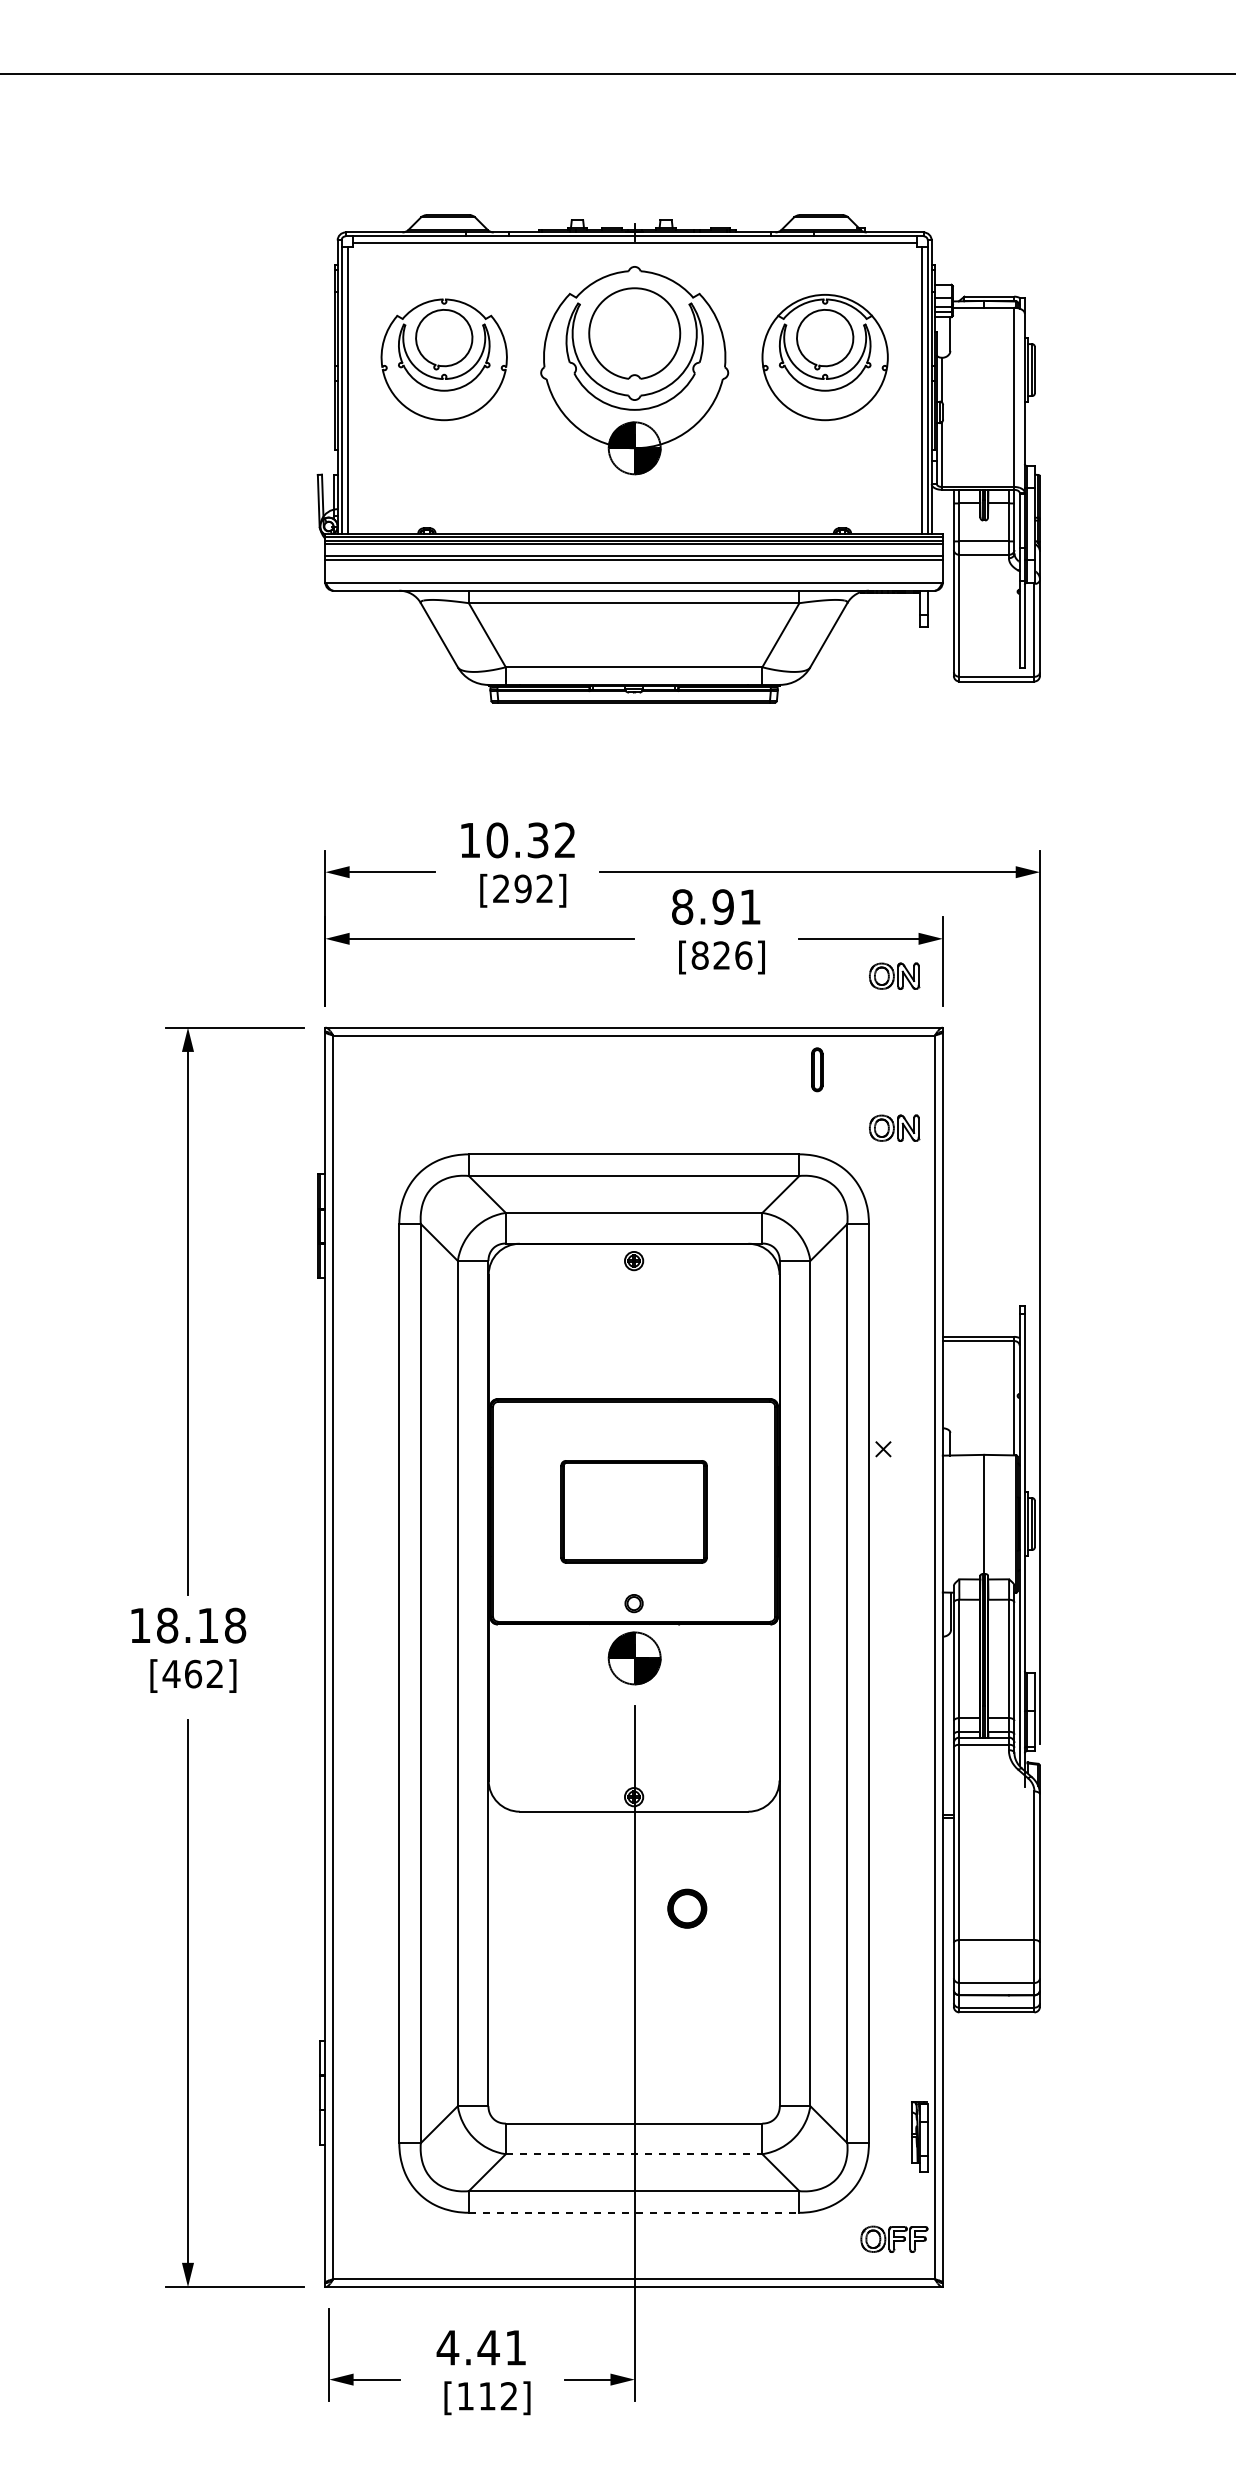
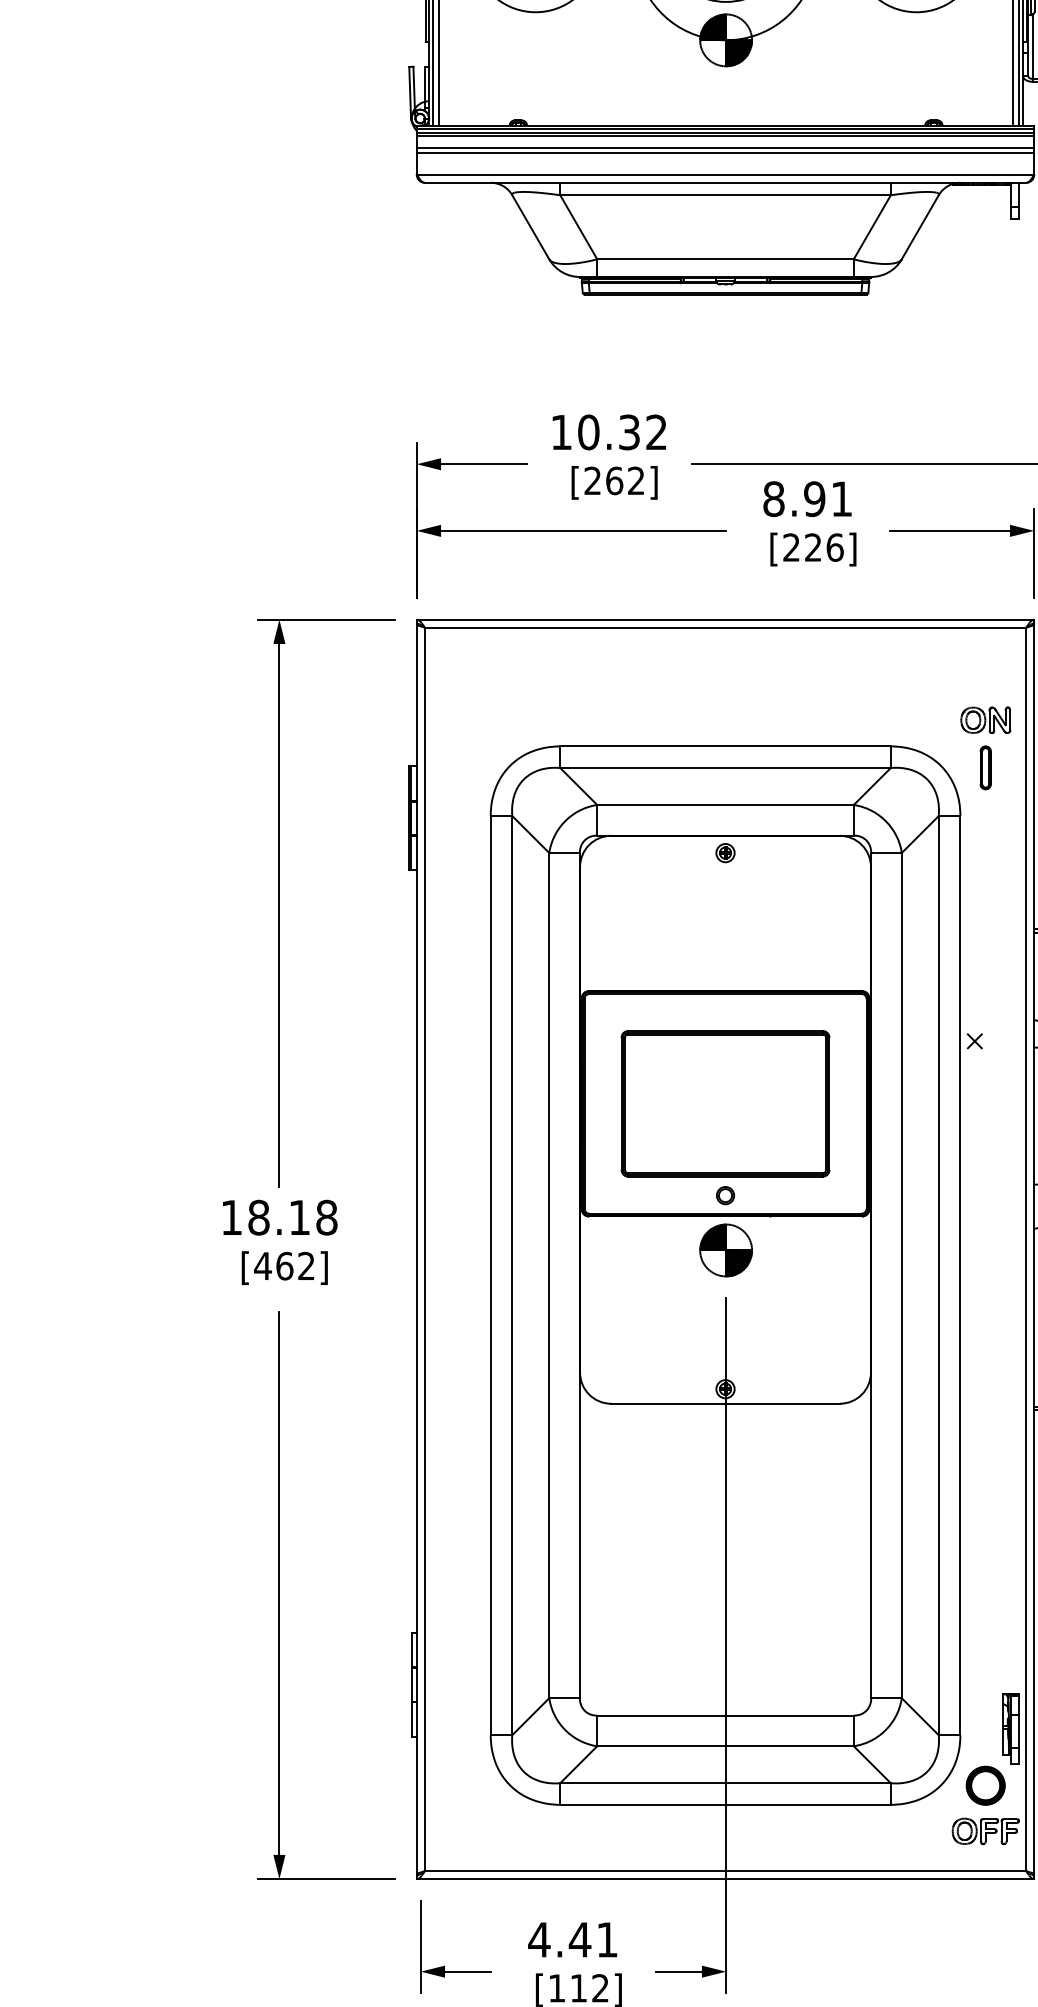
text: (522, 888) -> (613, 480), [292] -> [262]
text: (699, 955) -> (790, 547), [826] -> [226]
part: (894, 975) -> (985, 567), removed
part: (817, 1069) -> (985, 767), moved
part: (633, 1511) -> (724, 1103), size x1.43
part: (687, 1908) -> (985, 1785), moved
line: (634, 2154) -> (725, 1746), dashed -> solid
line: (634, 2212) -> (725, 1804), dashed -> solid

